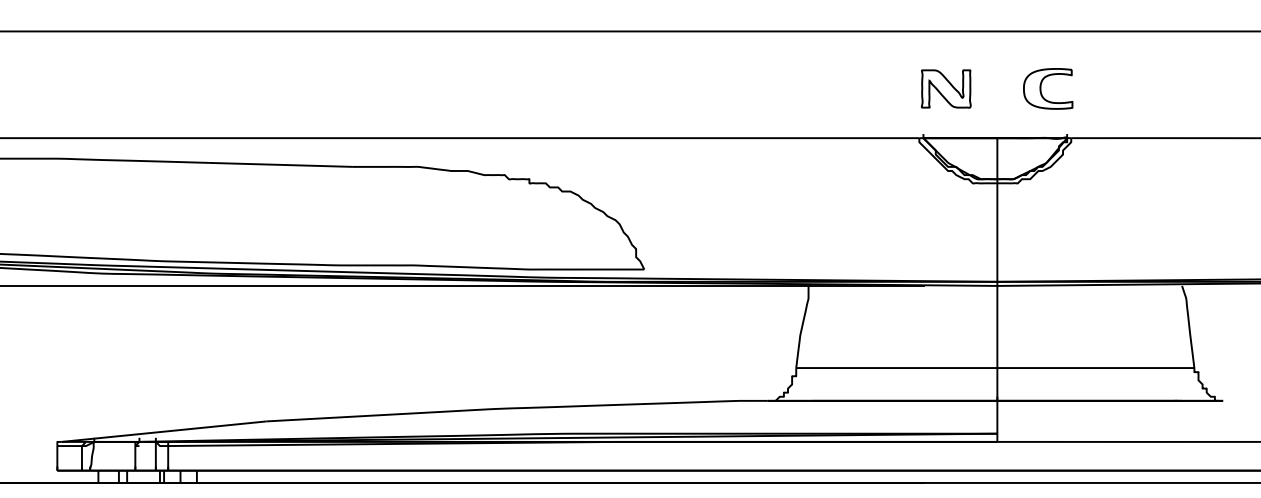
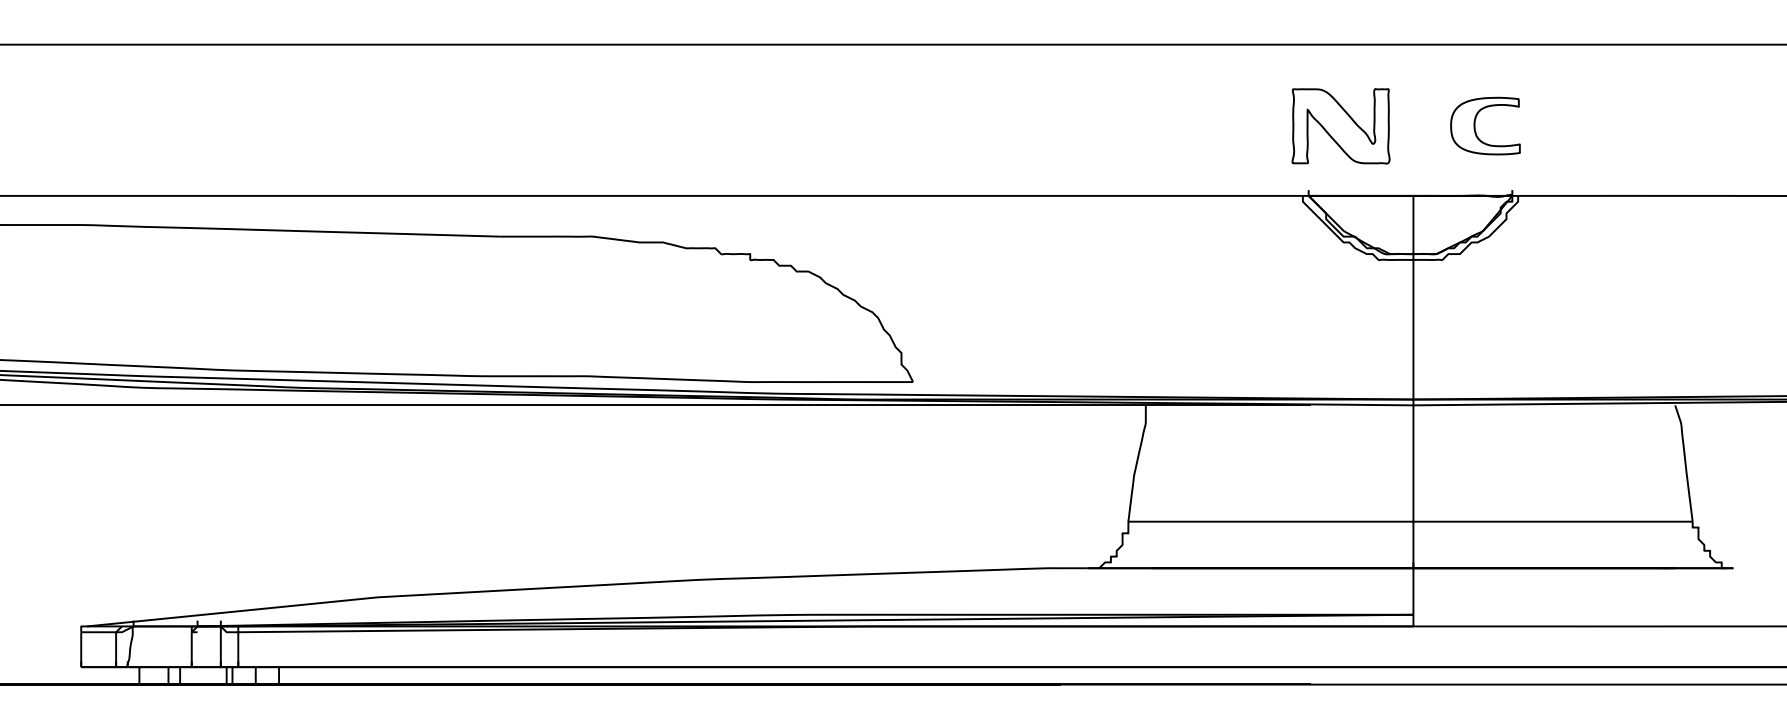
part: (945, 88) -> (1340, 125), size x1.4

